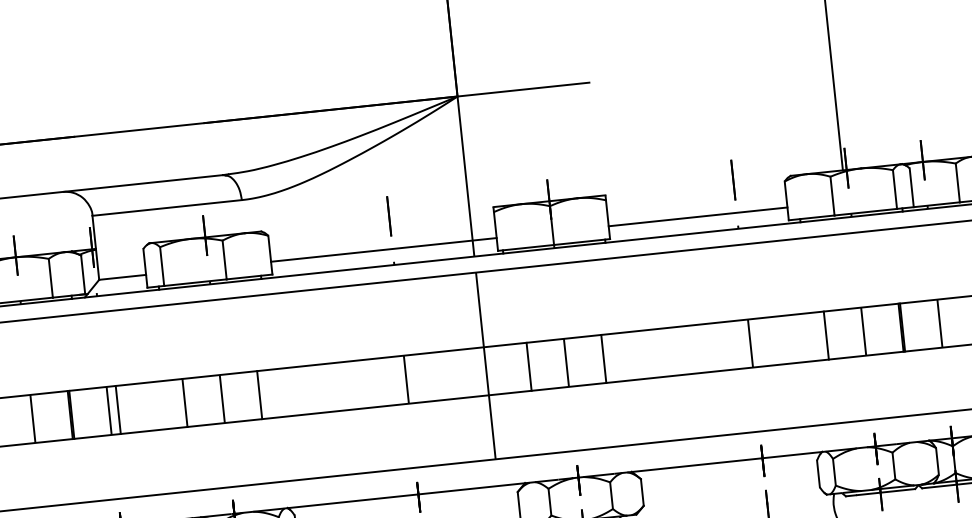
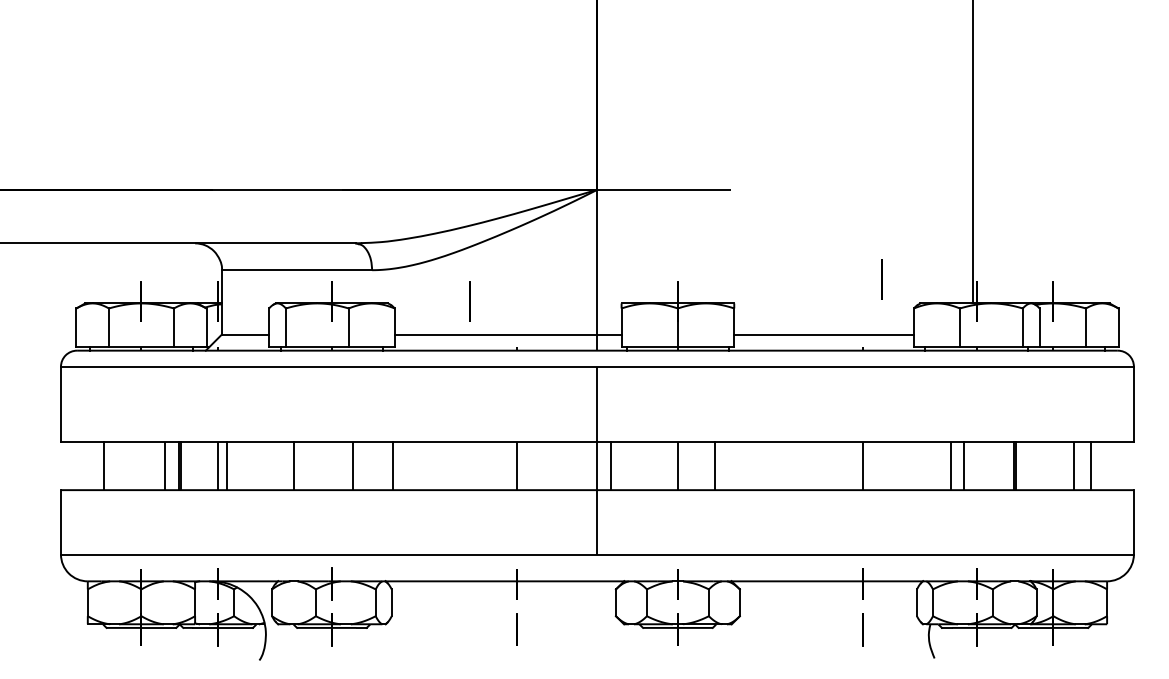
line: (732, 179) -> (881, 279), moved
line: (388, 216) -> (469, 301), moved
line: (939, 323) -> (1074, 465), moved
line: (863, 331) -> (950, 465), moved
line: (826, 335) -> (964, 465), moved
line: (529, 366) -> (611, 465), moved
line: (259, 394) -> (393, 465), moved
line: (221, 398) -> (352, 465), moved
line: (32, 418) -> (165, 465), moved

